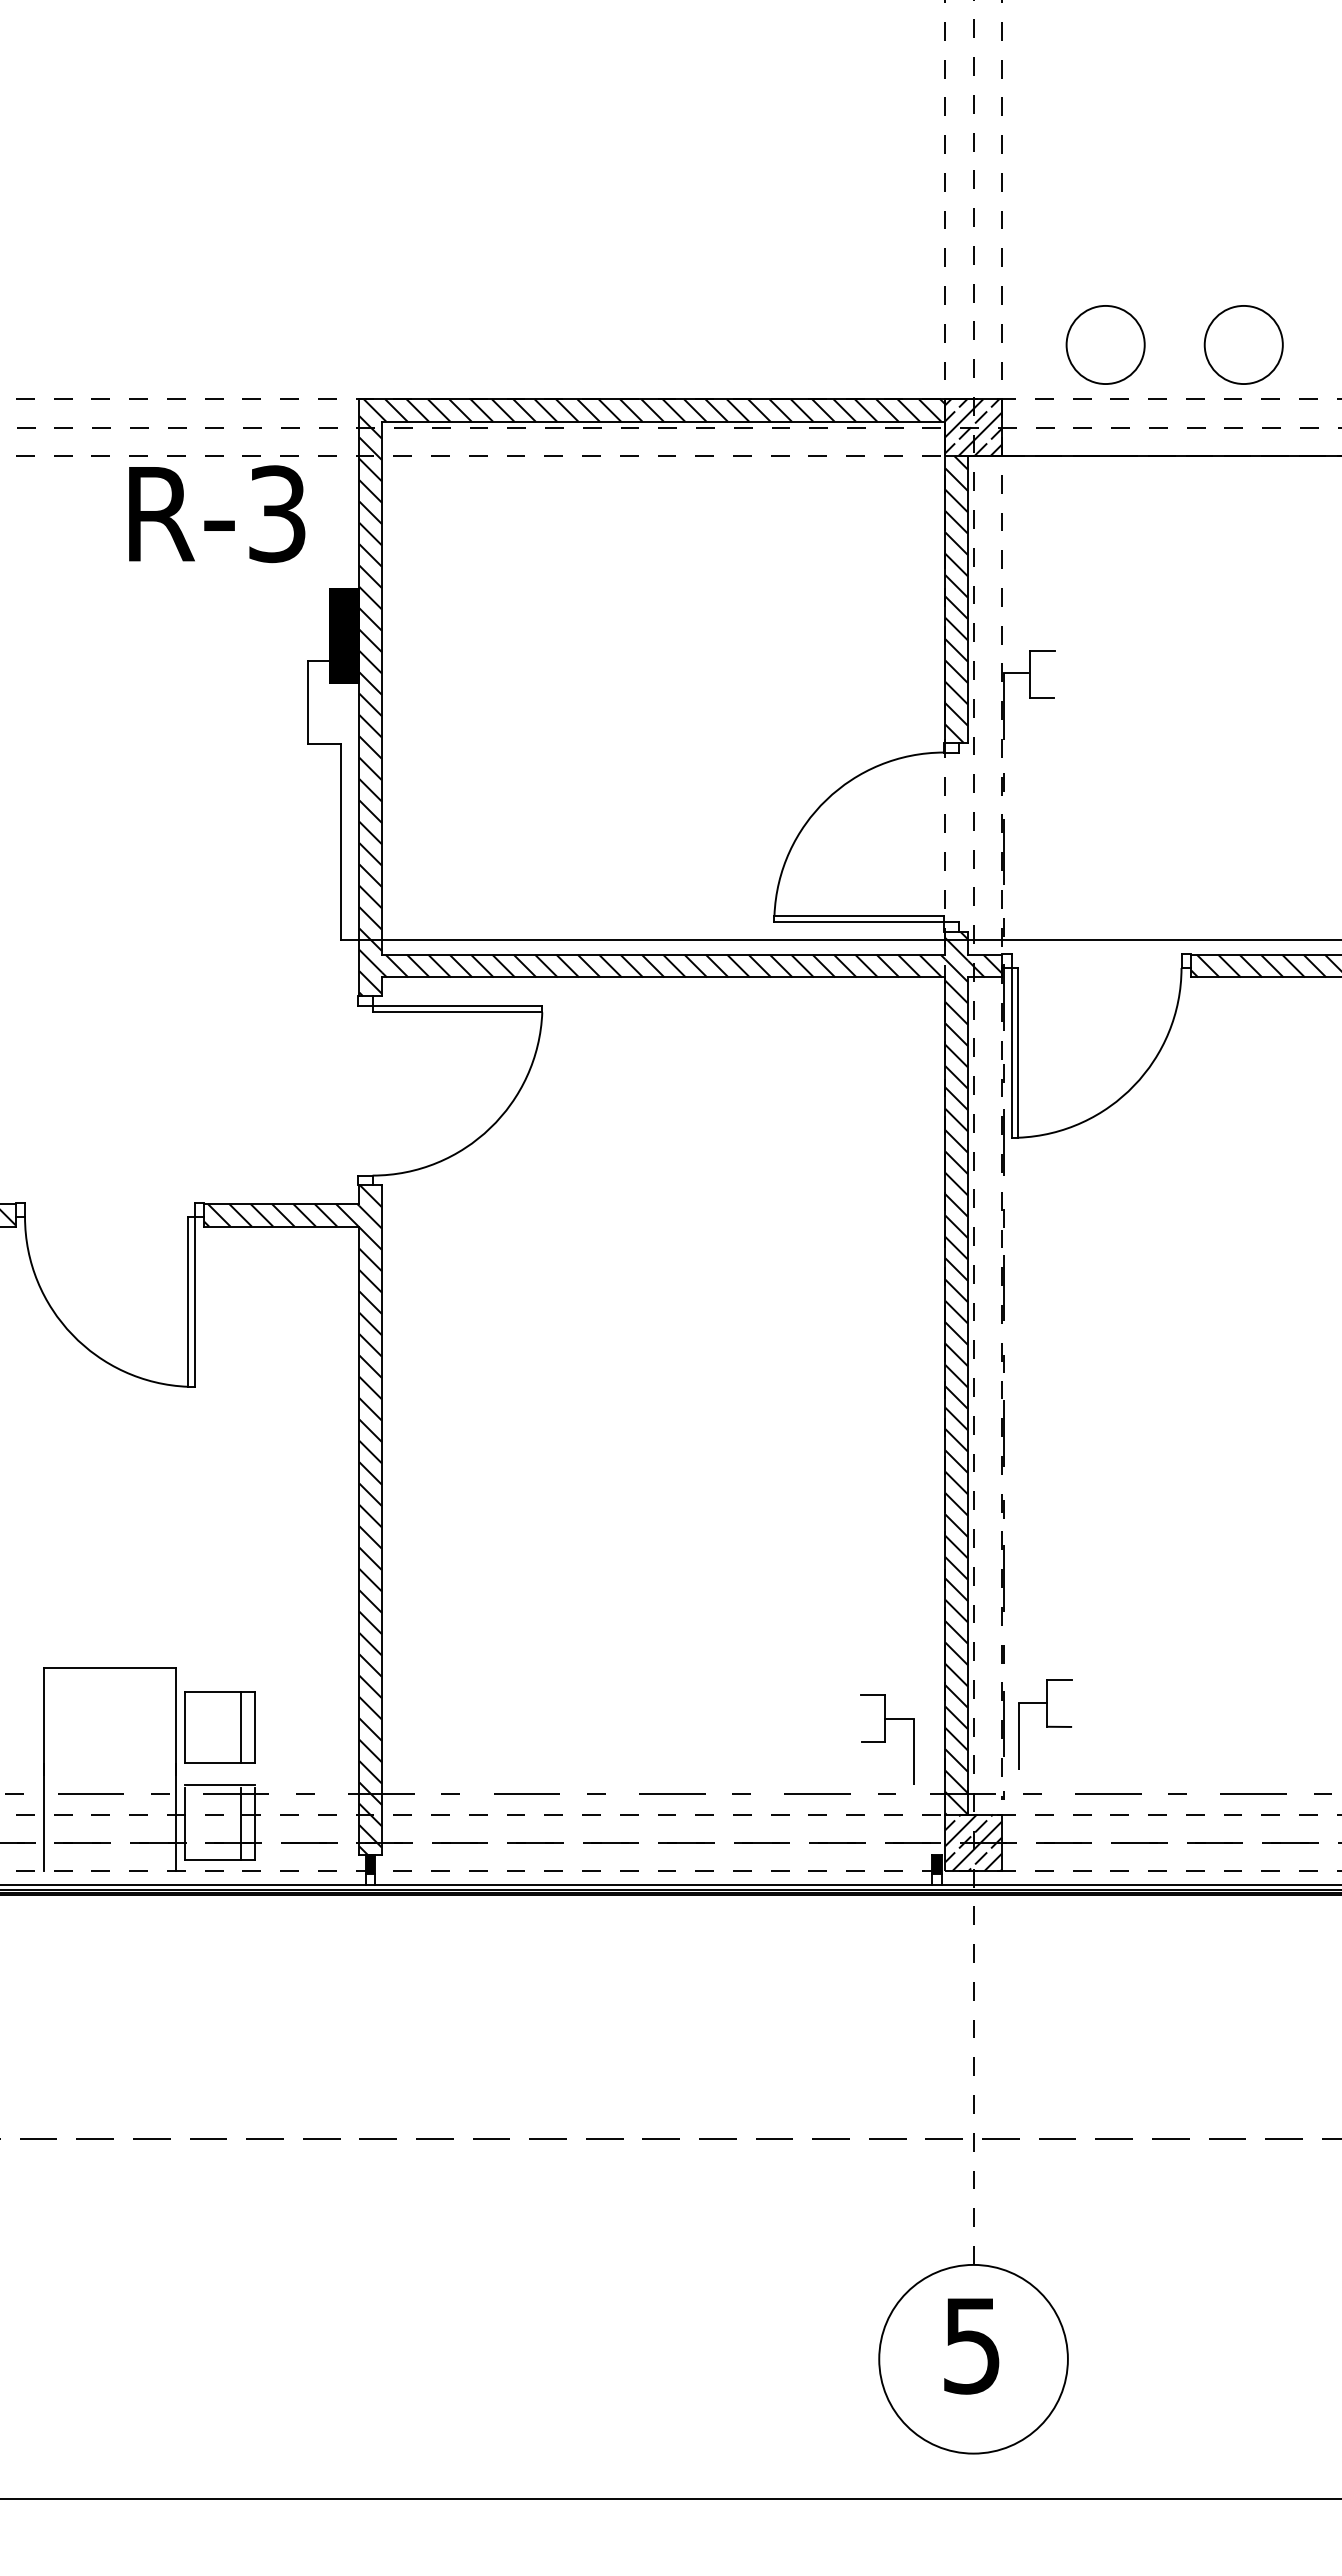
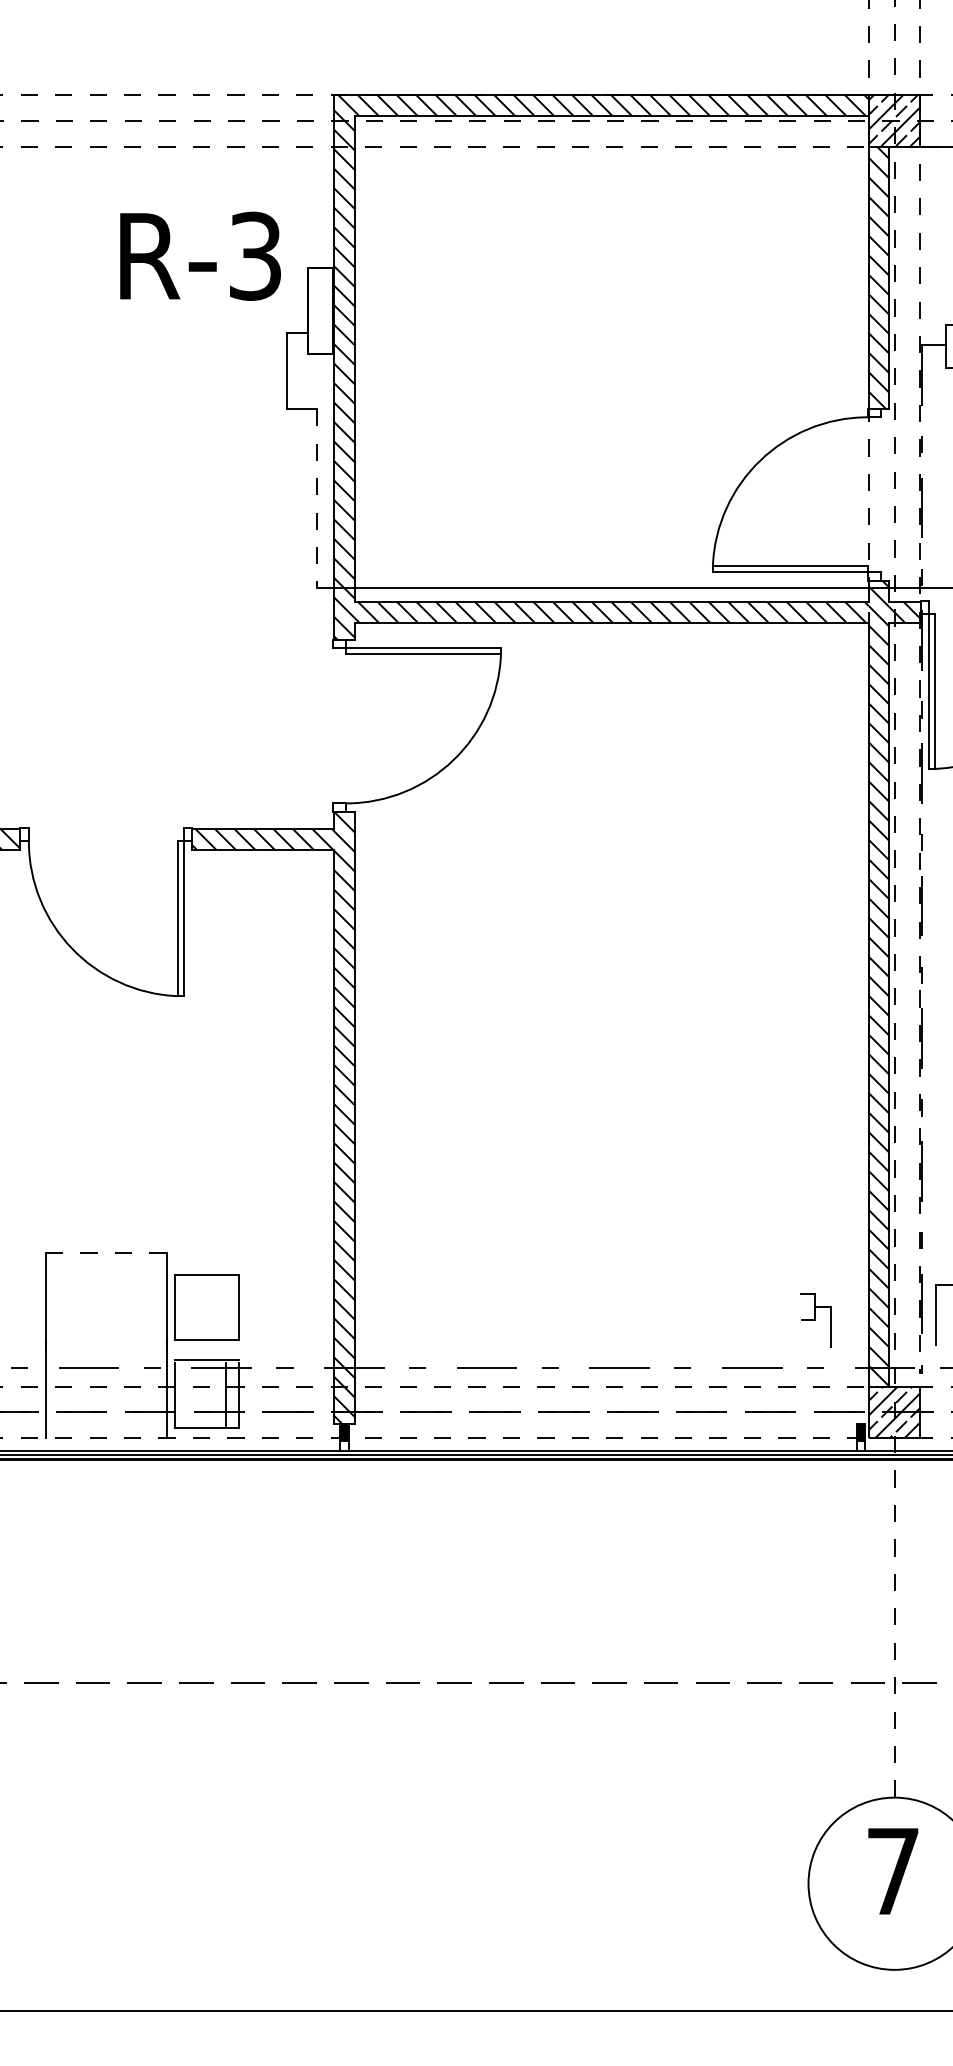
text: (217, 514) -> (200, 256), moved
fill: (344, 635) -> (320, 310), removed
line: (341, 842) -> (317, 499), solid -> dashed
line: (110, 1667) -> (106, 1252), solid -> dashed
line: (240, 1727) -> (225, 1307), removed
part: (887, 1739) -> (816, 1318), size x0.6
text: (971, 2346) -> (892, 1872), 5 -> 7

